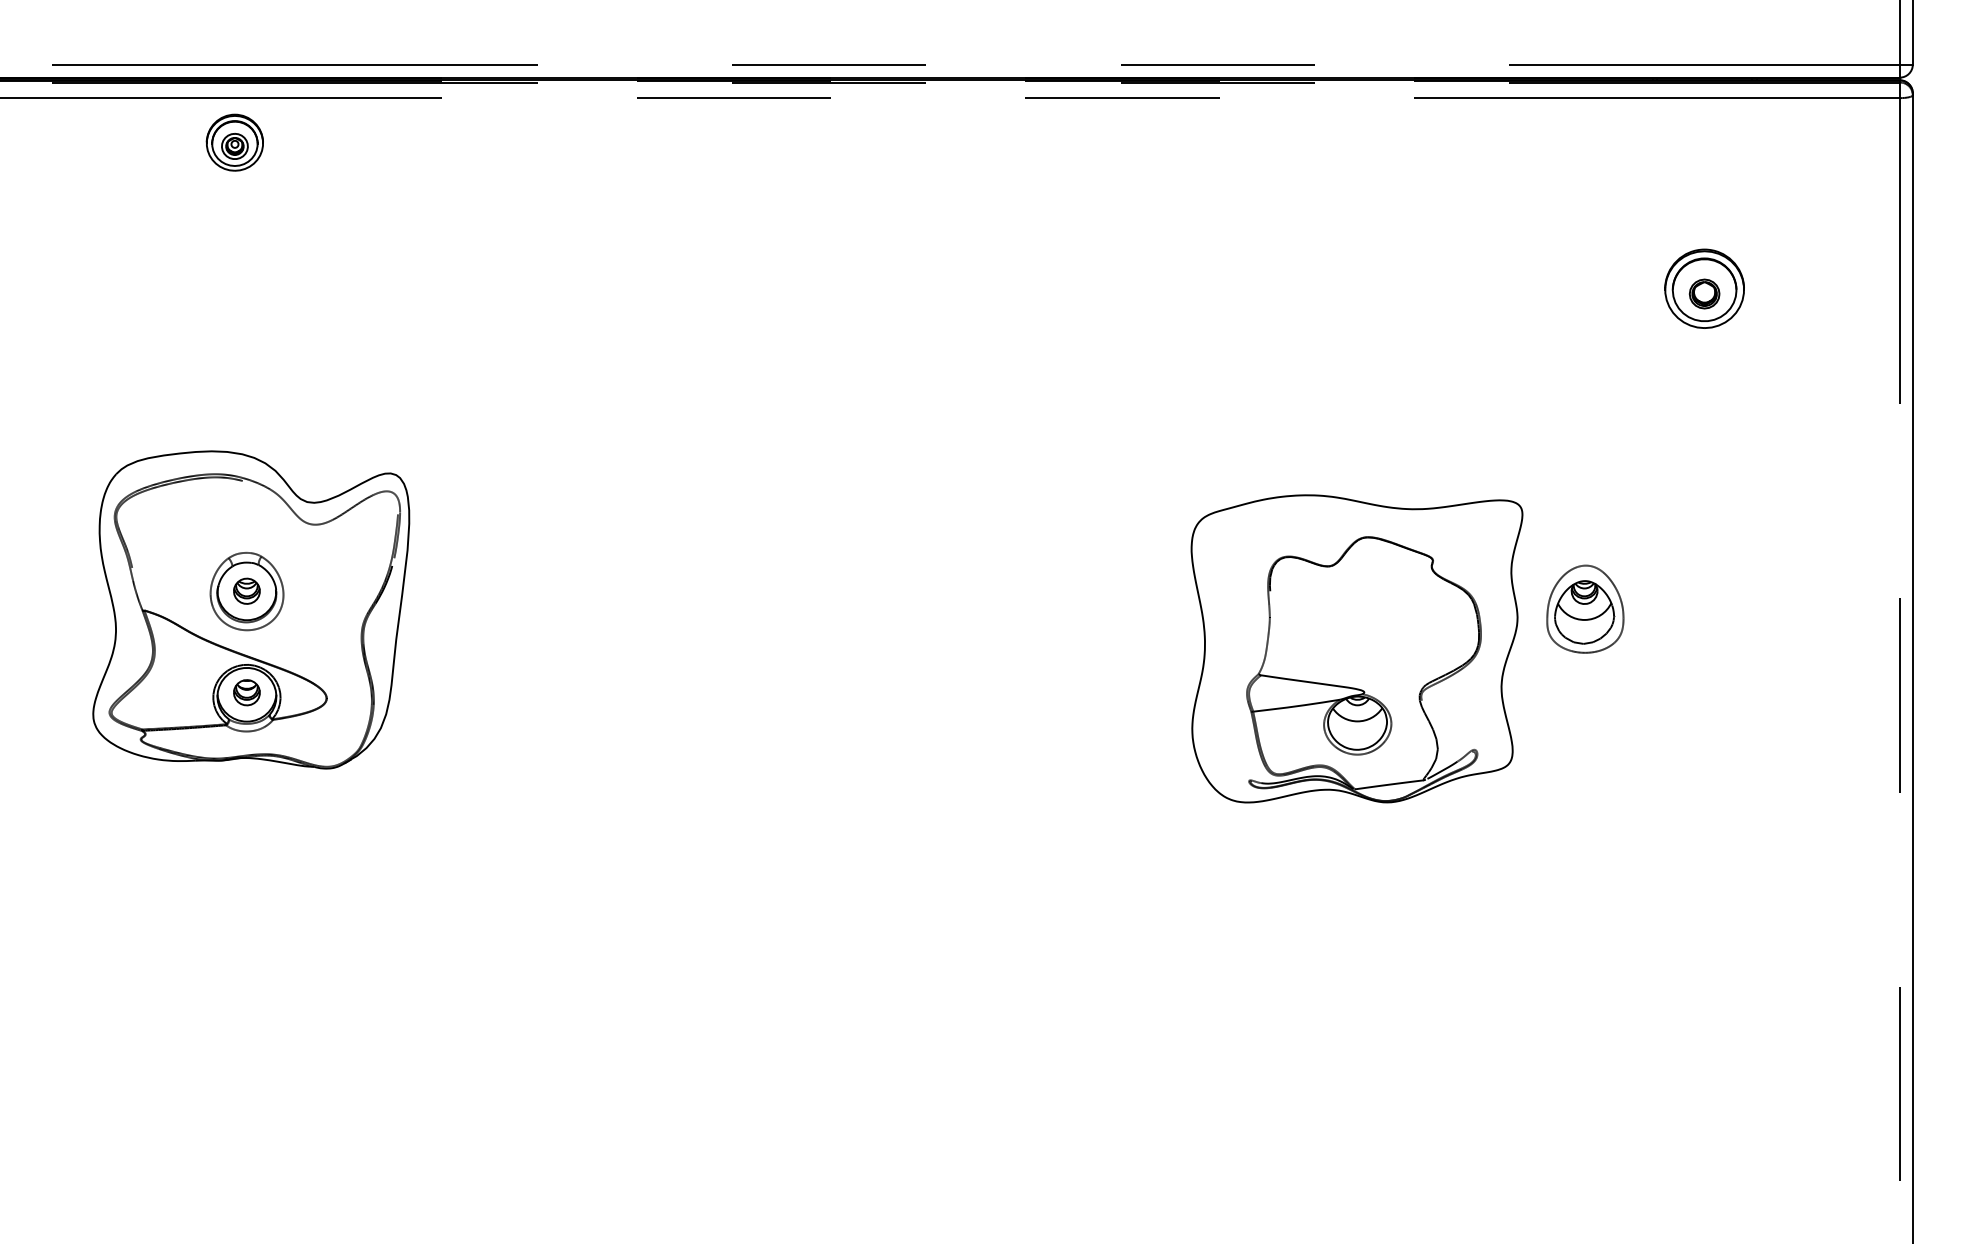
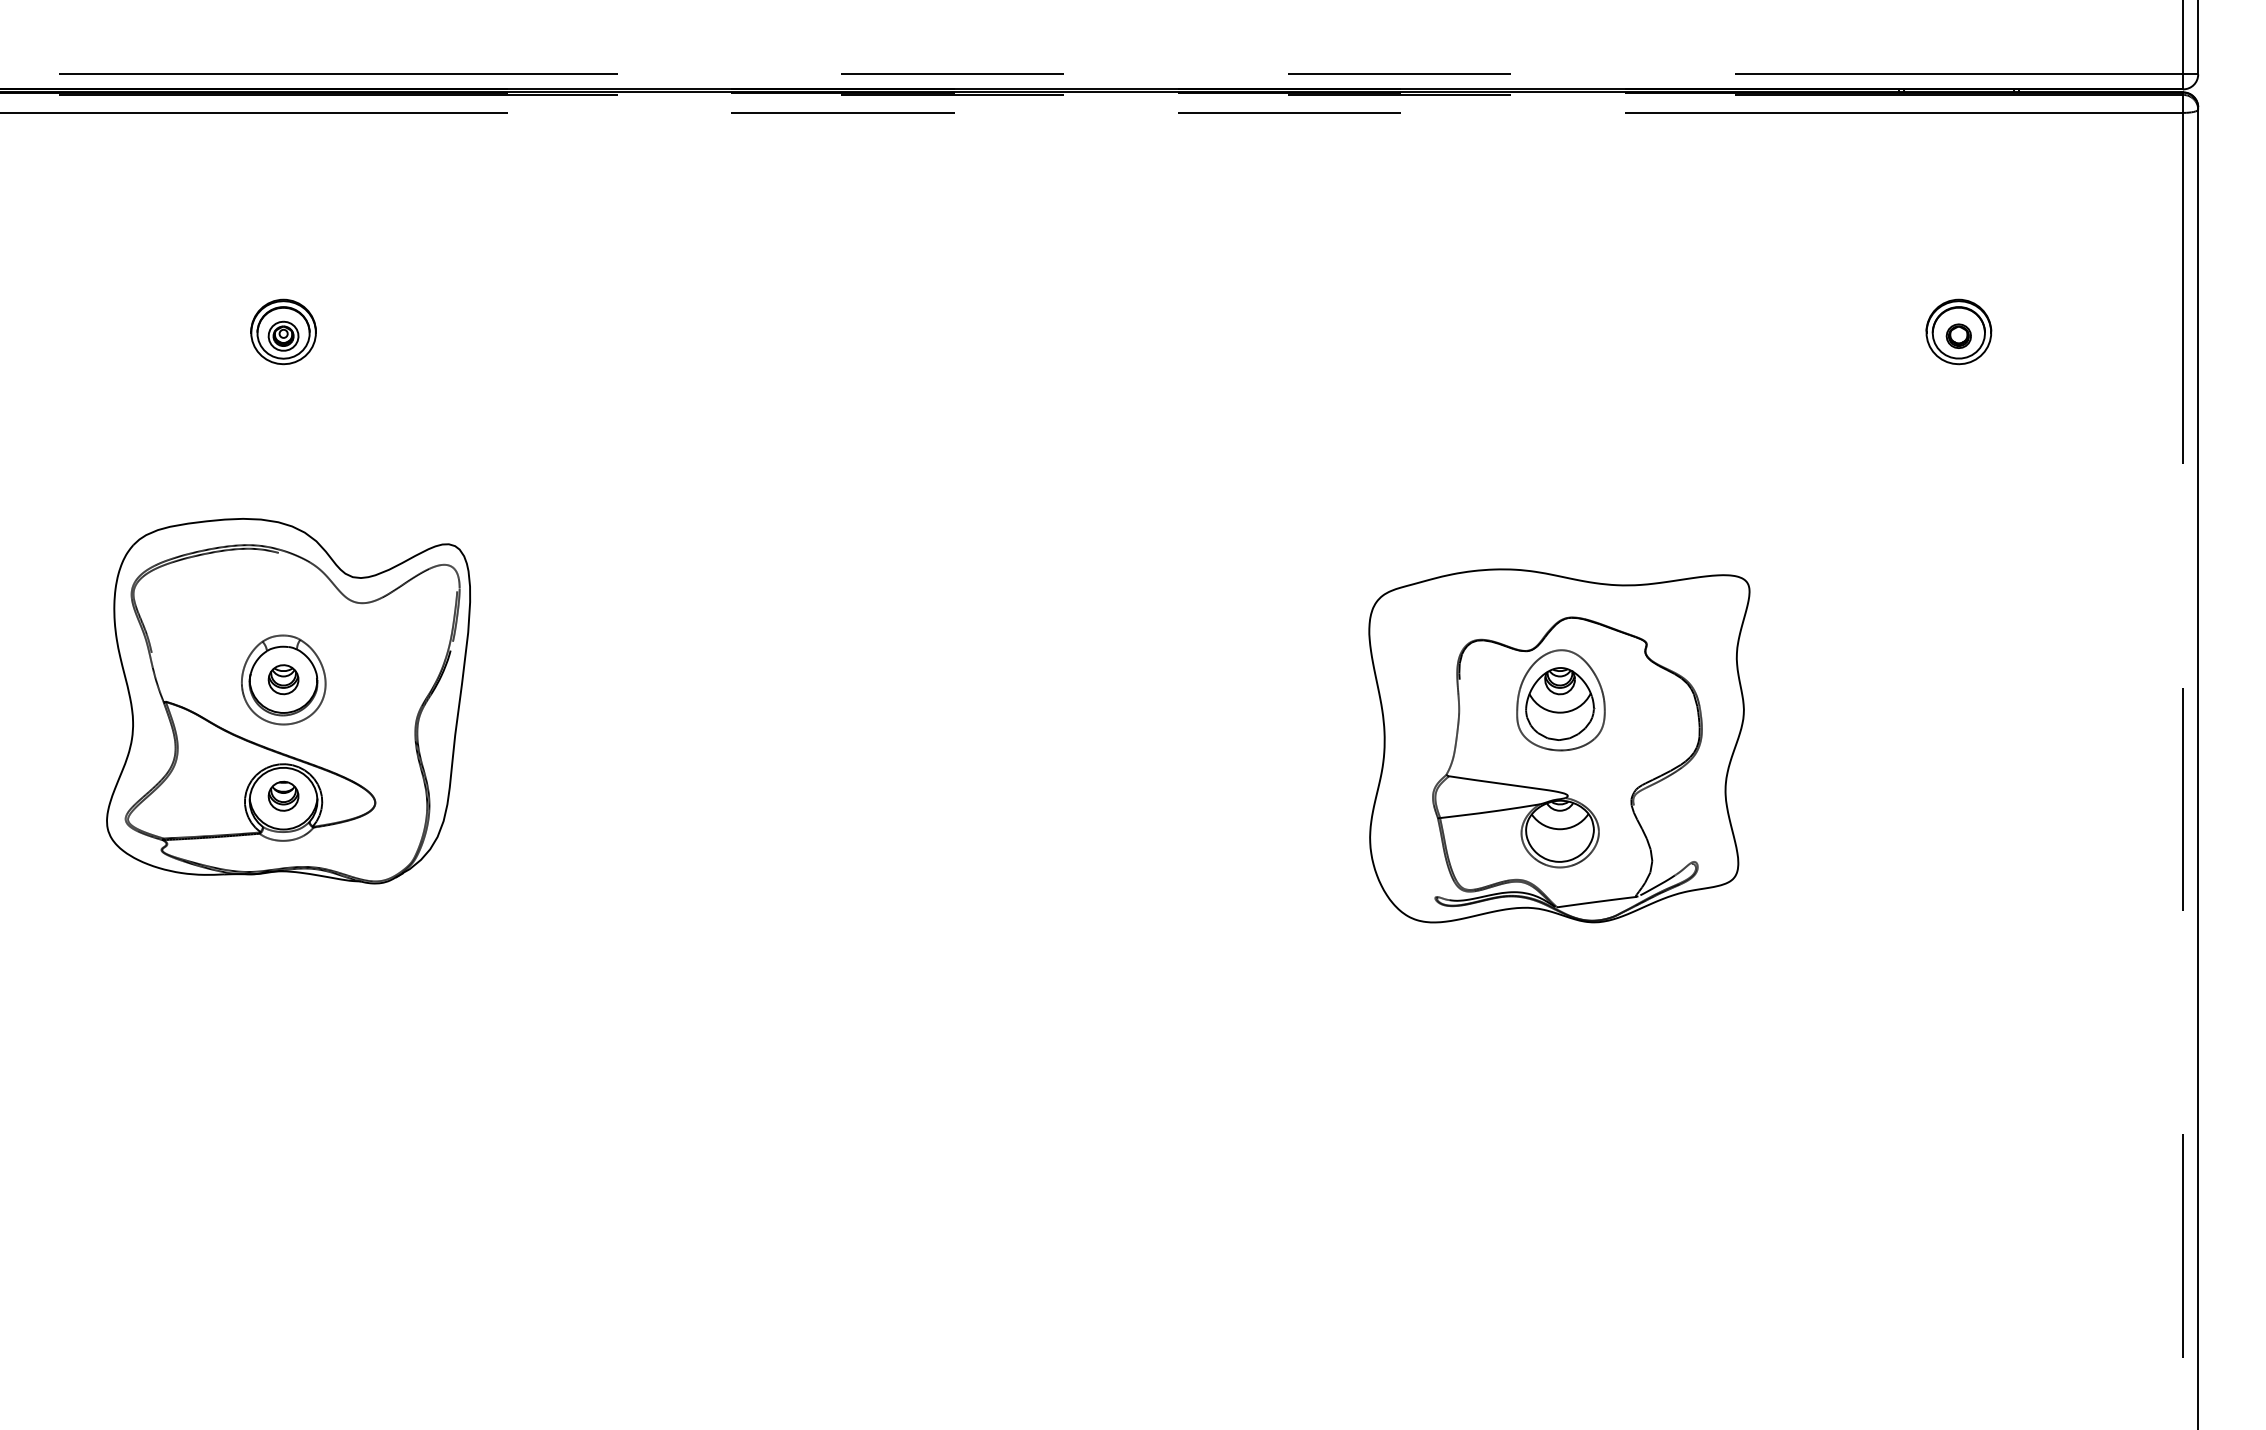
part: (234, 142) -> (283, 331), moved
part: (1704, 288) -> (1958, 331), size x0.71
part: (1585, 608) -> (1561, 699), moved

